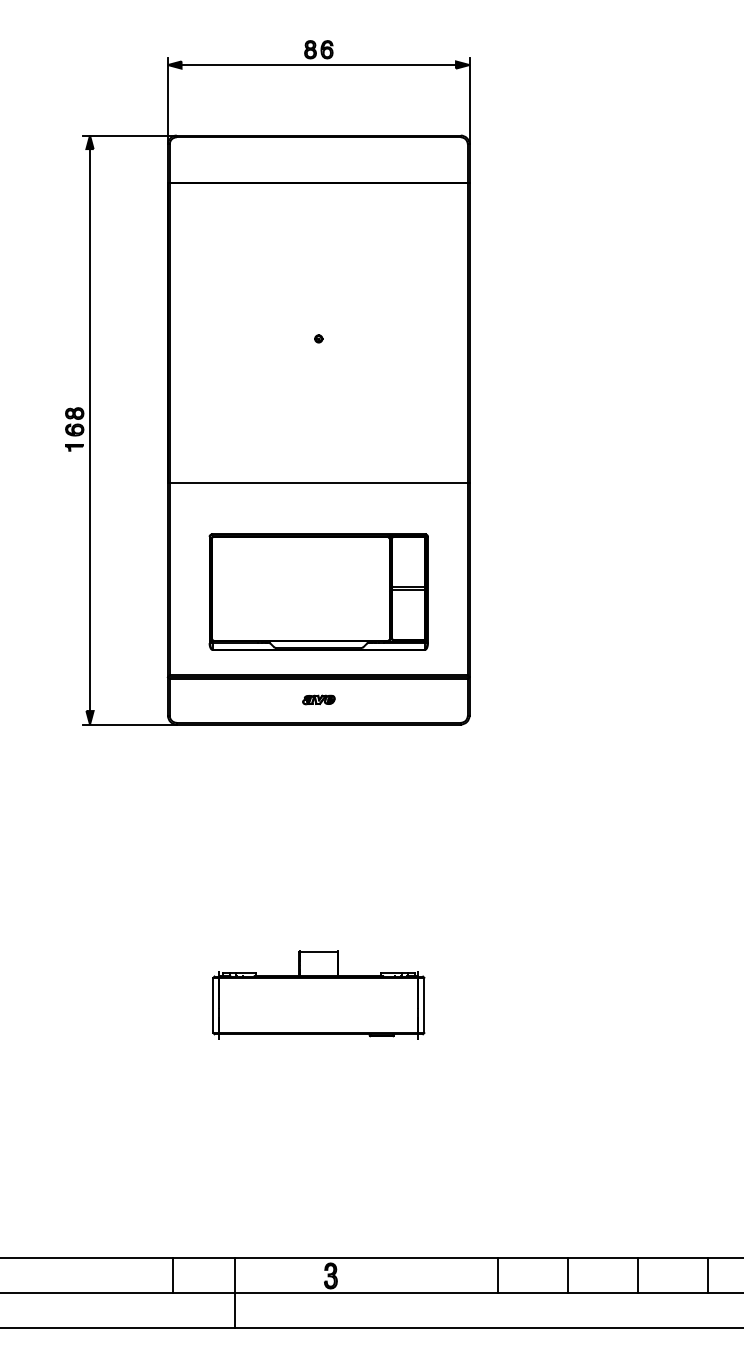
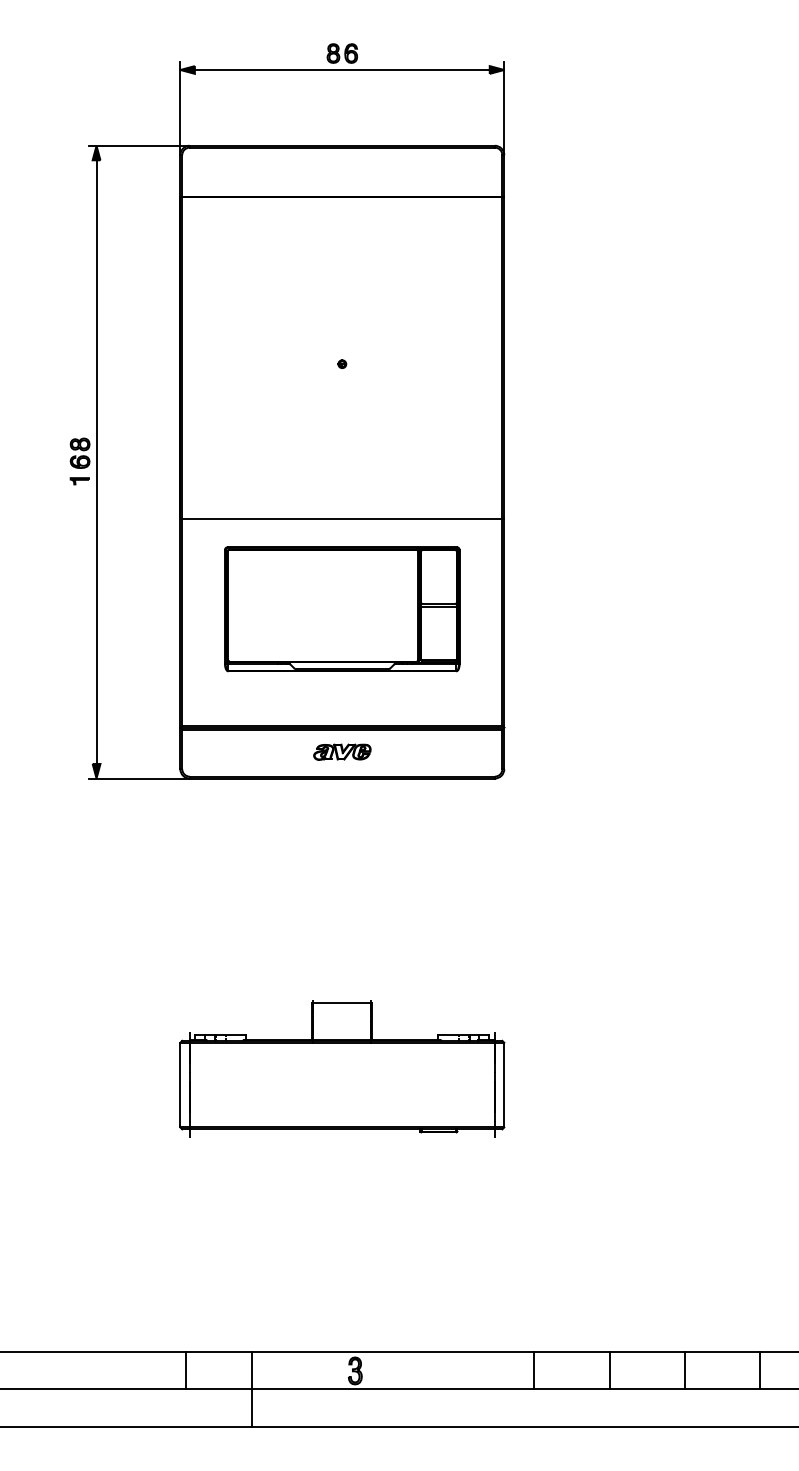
part: (318, 592) -> (342, 609), moved
part: (318, 699) -> (342, 751), size x1.67
part: (318, 994) -> (342, 1068), size x1.43

